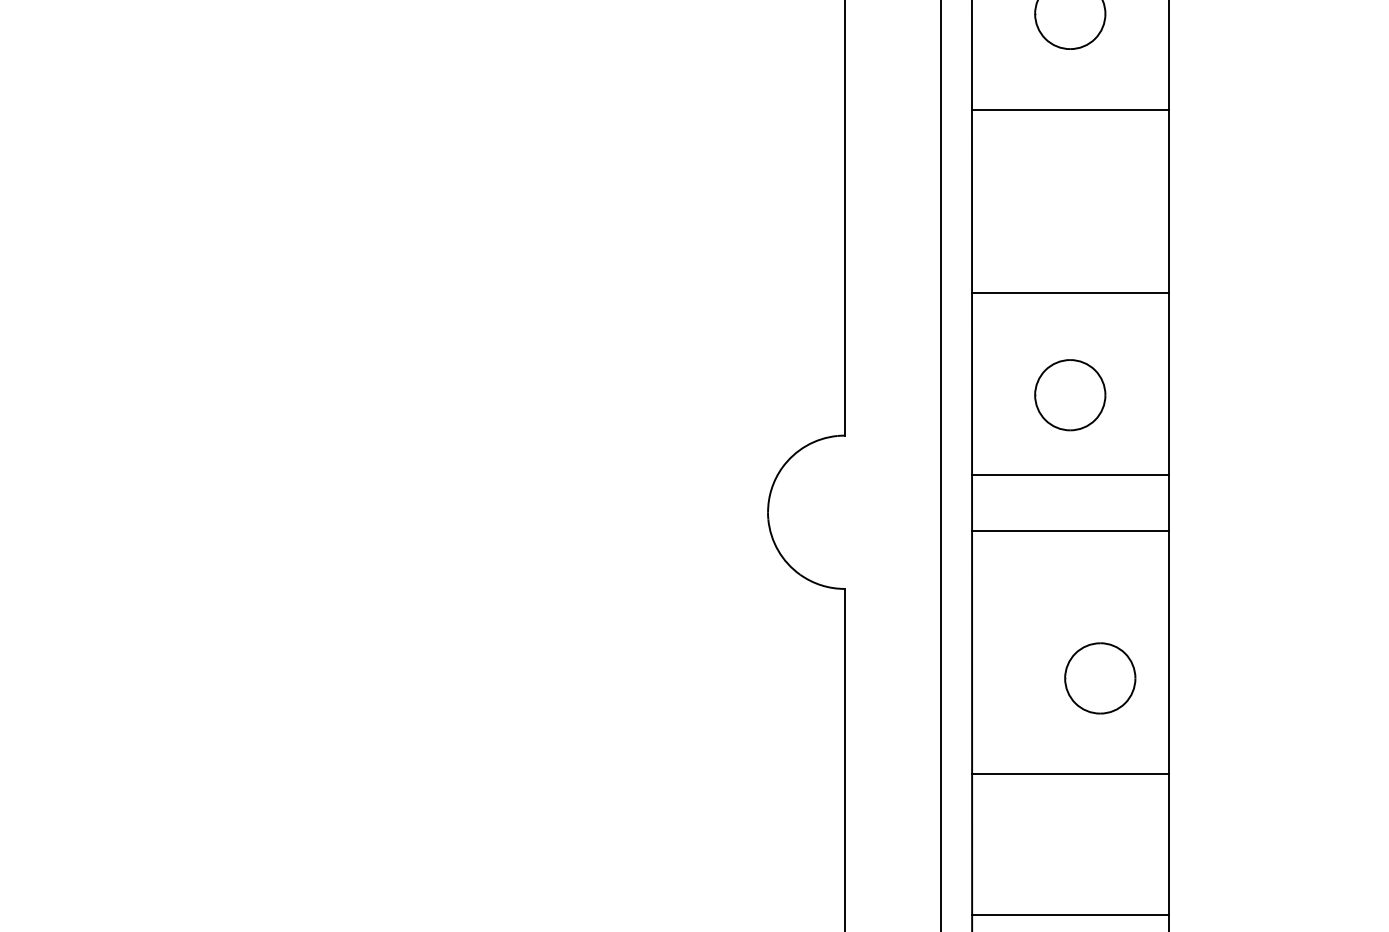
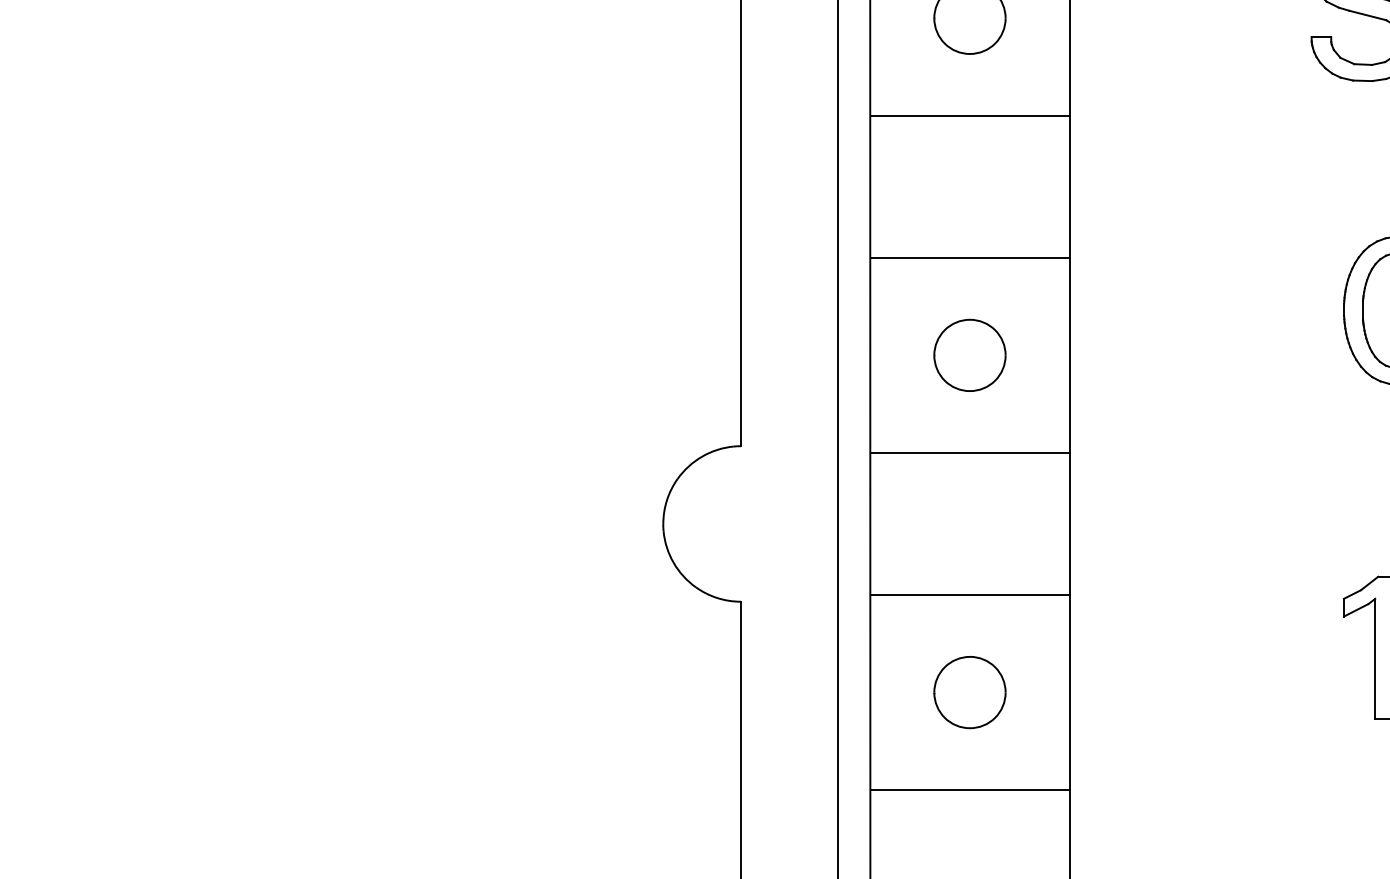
line: (1070, 293) -> (970, 258), moved
part: (1070, 395) -> (970, 355), moved
line: (1070, 475) -> (970, 453), moved
line: (1070, 530) -> (970, 595), moved
part: (1100, 678) -> (970, 692), moved

